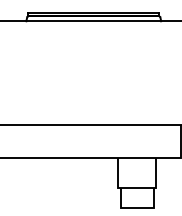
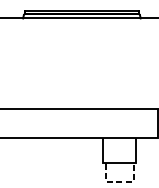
line: (137, 208) -> (120, 181), solid -> dashed

